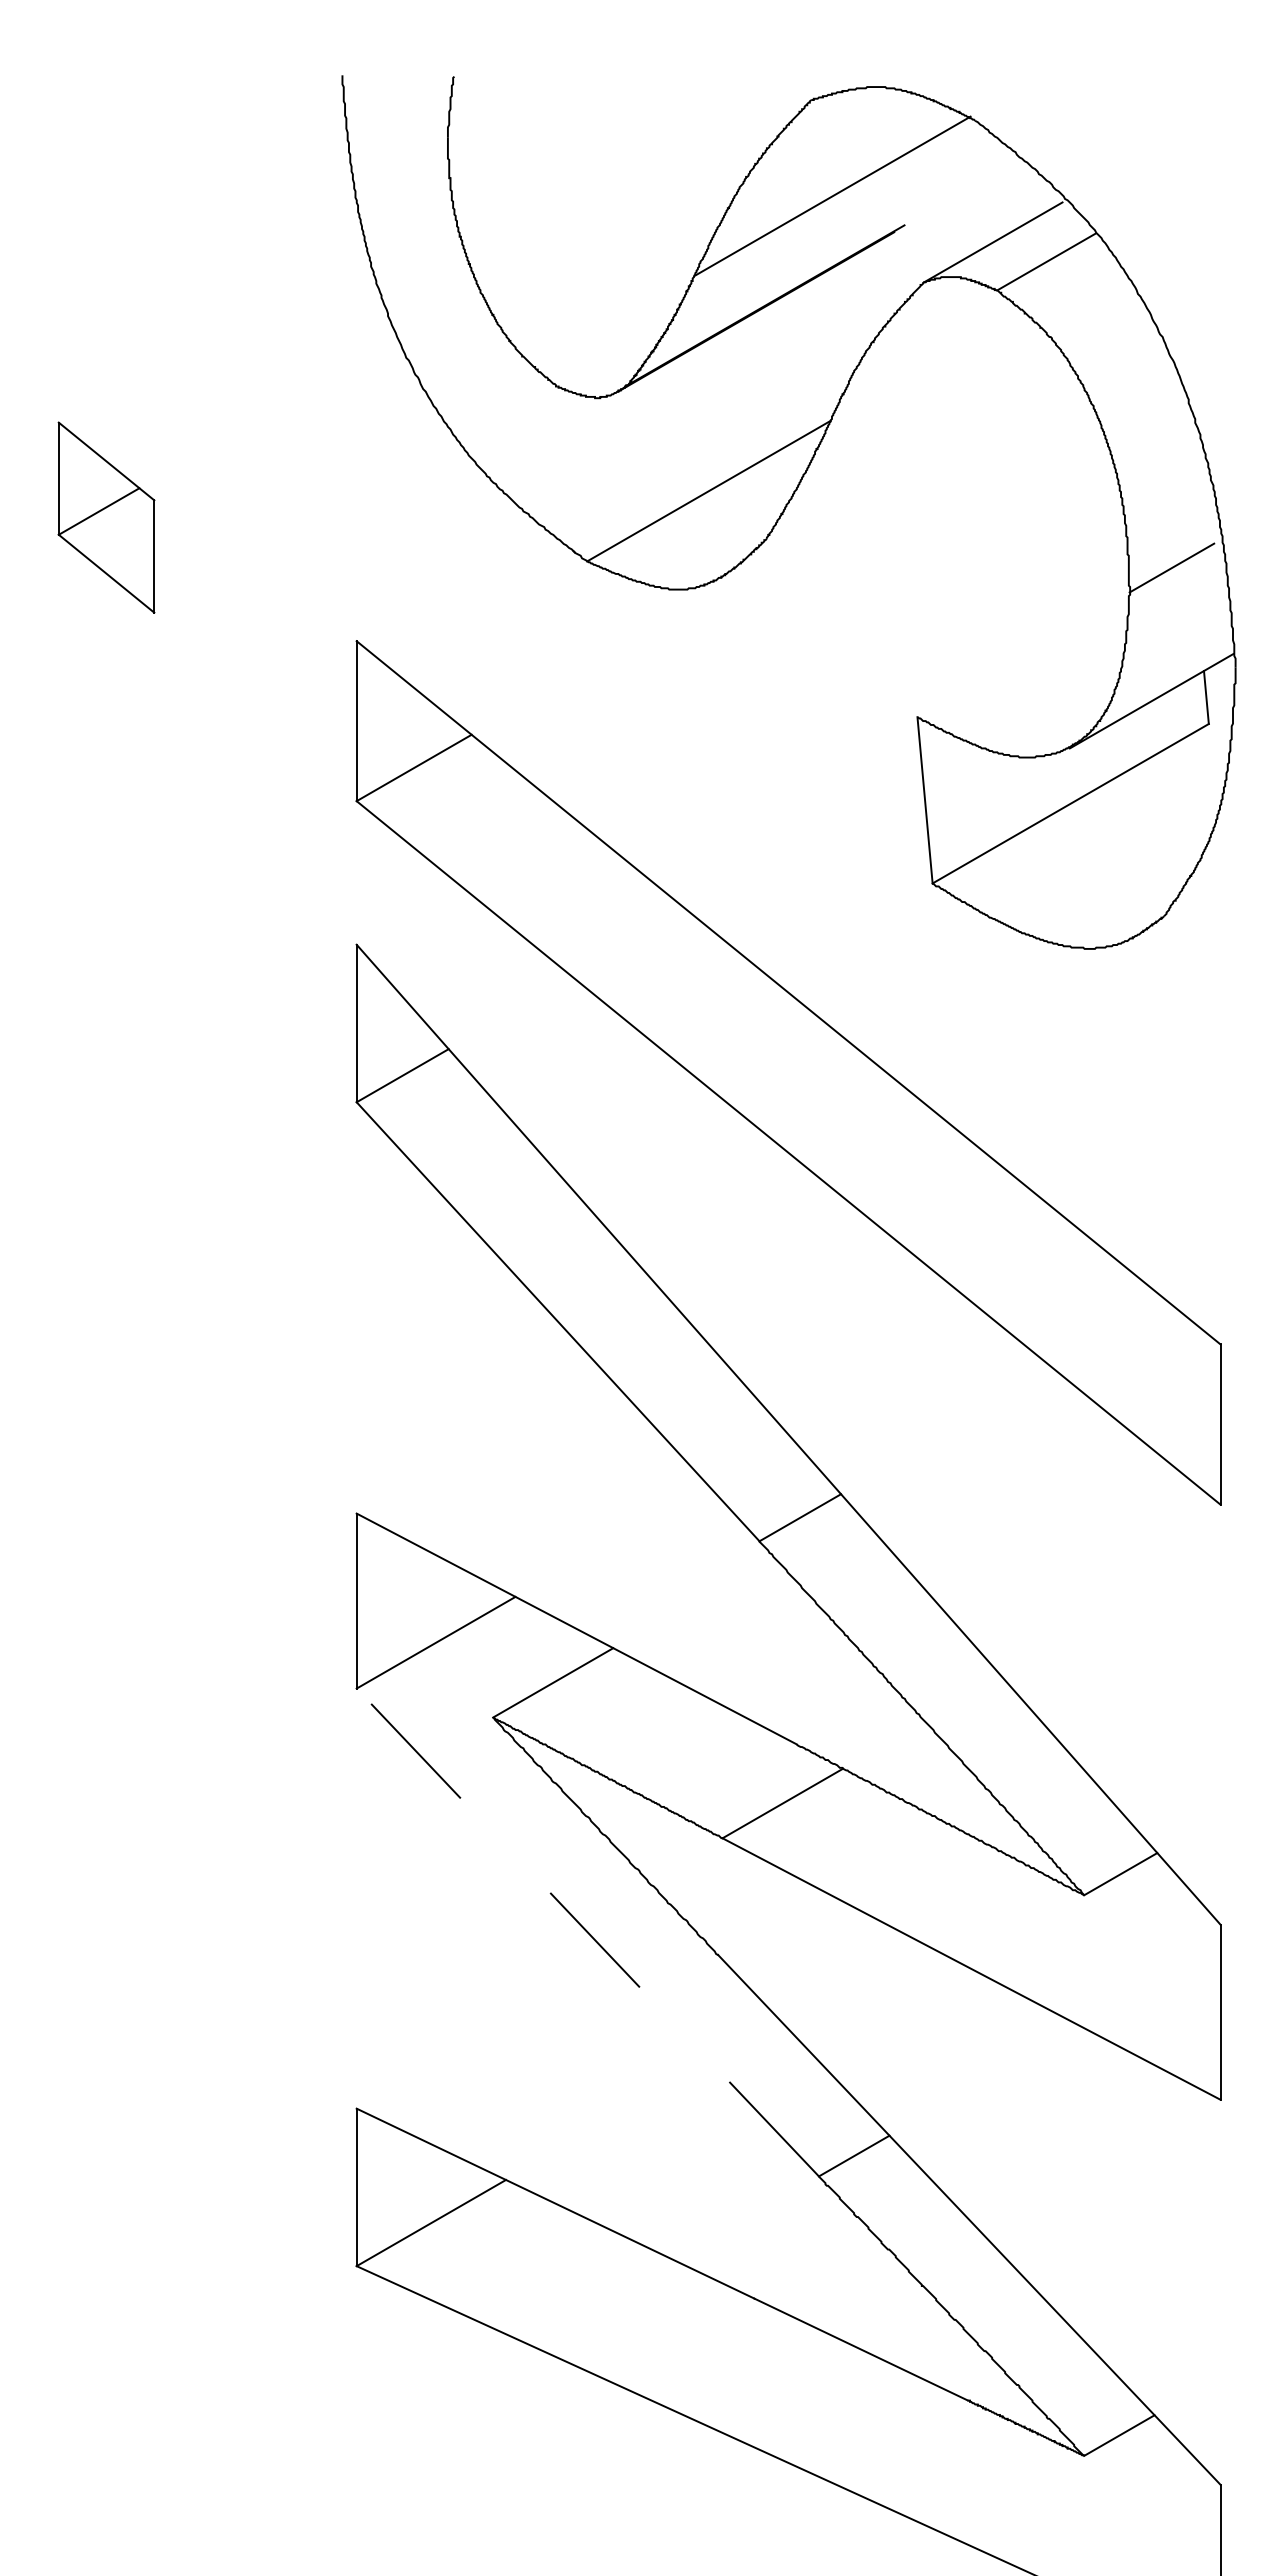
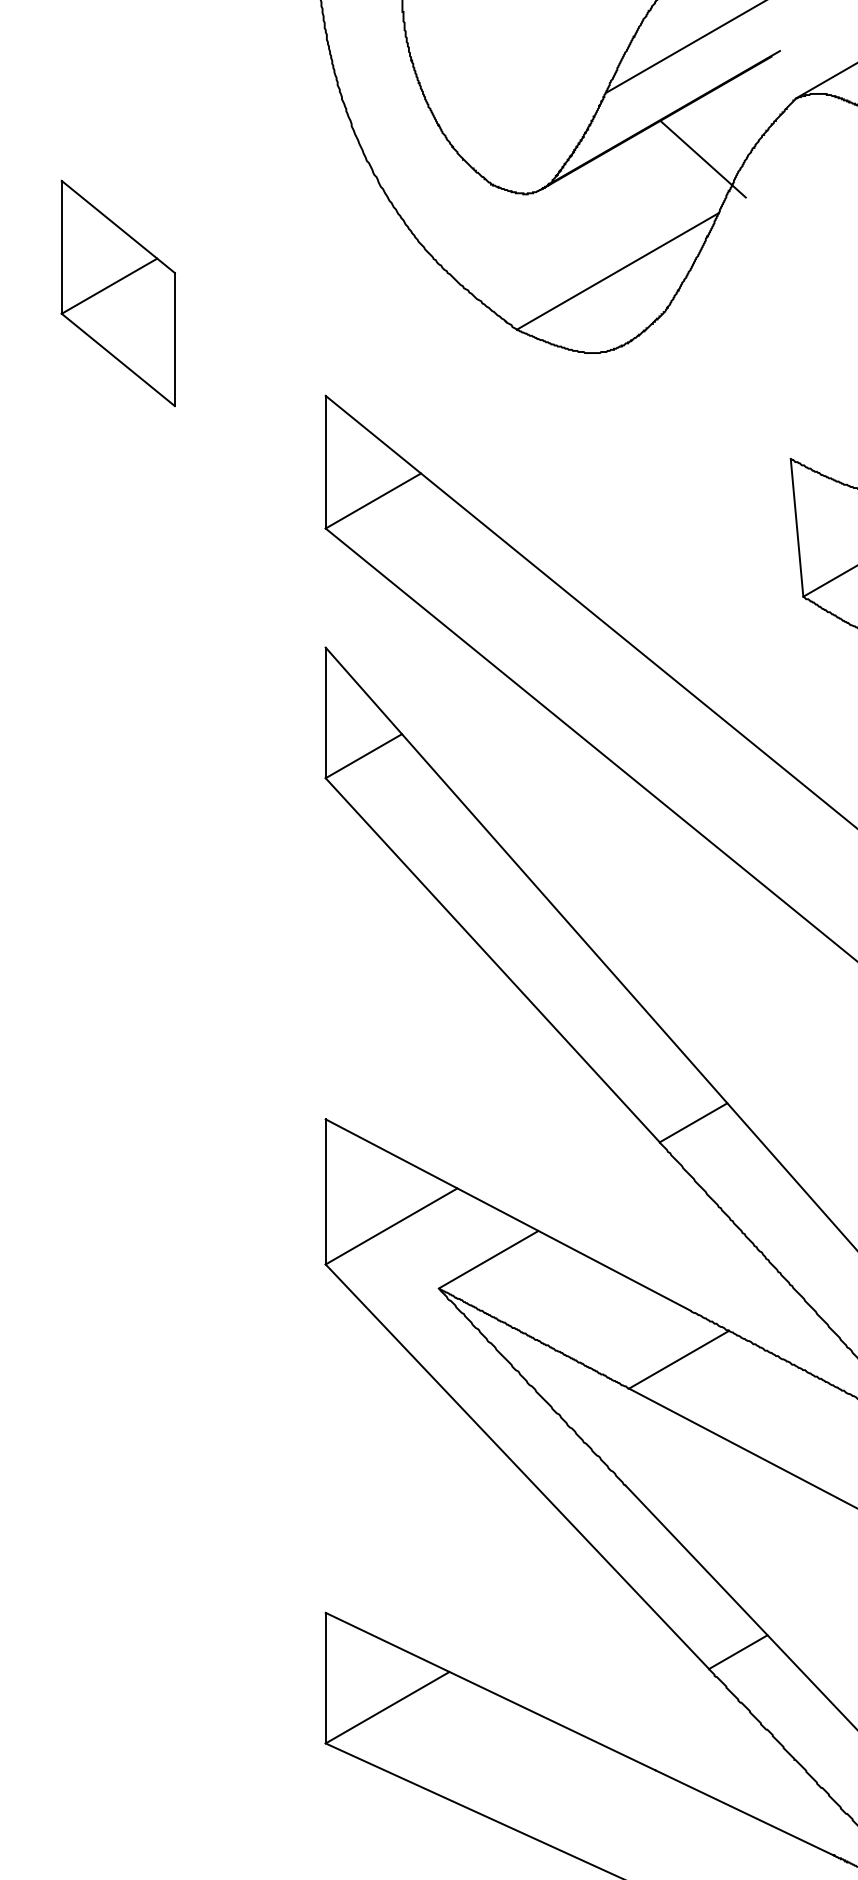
line: (811, 355) -> (702, 158), added
part: (106, 517) -> (118, 293), size x1.43
line: (587, 1932) -> (517, 1466), dashed -> solid

